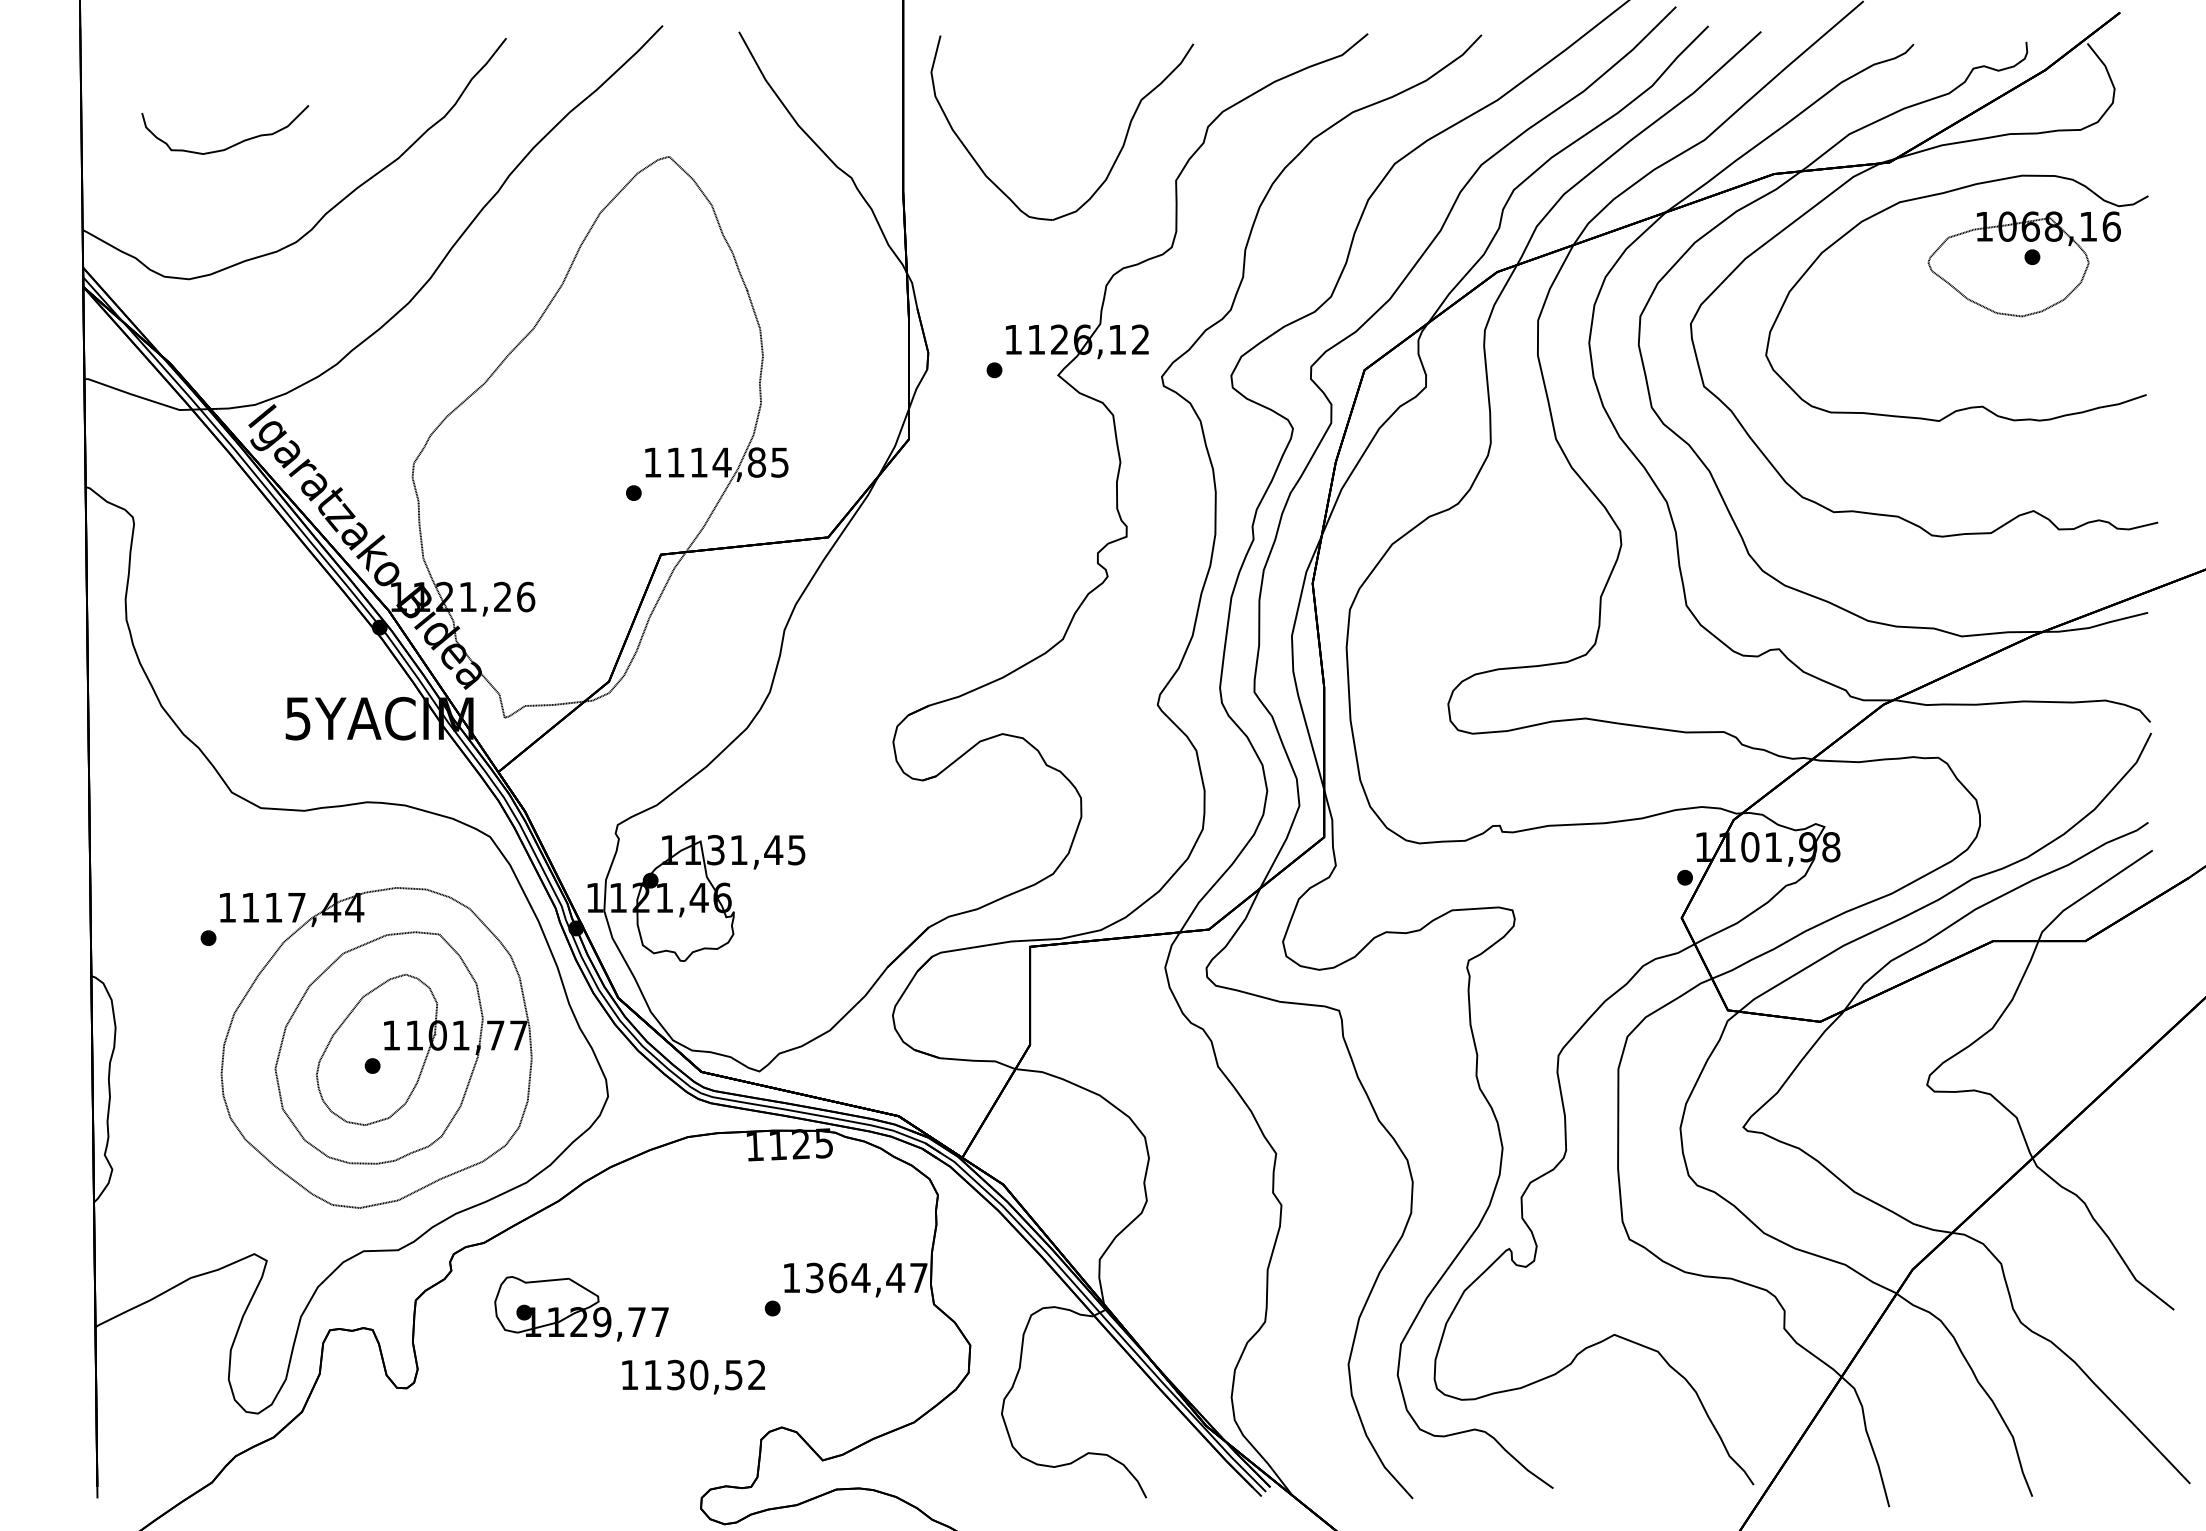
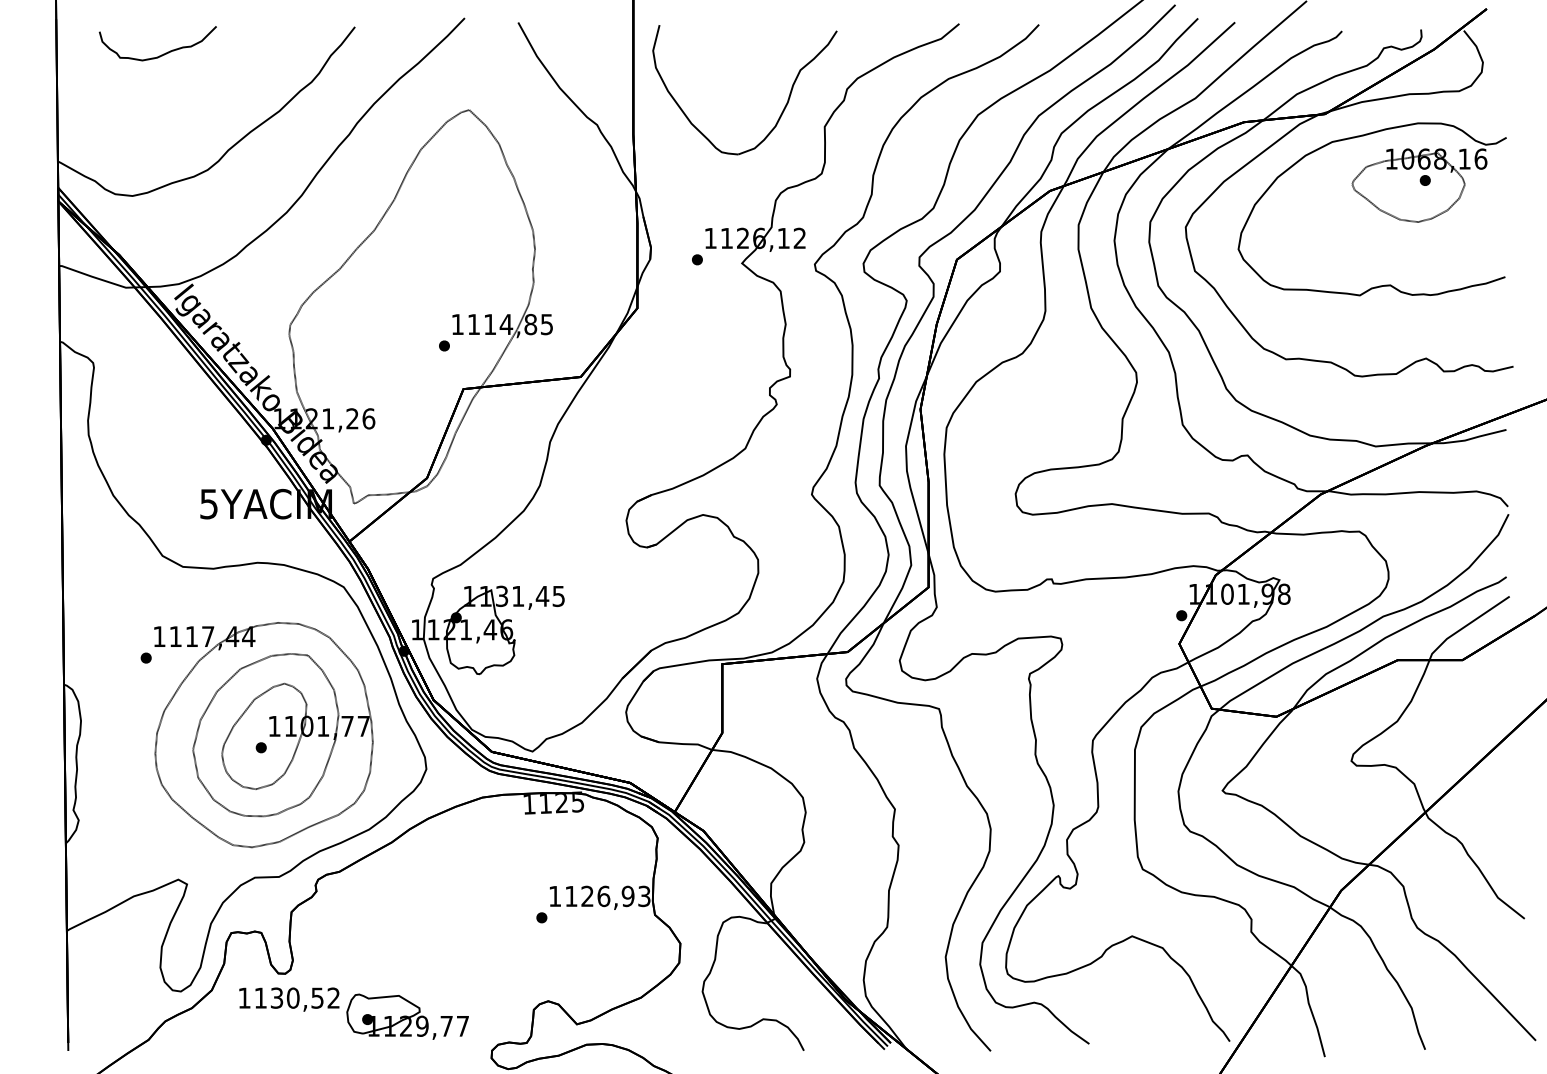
part: (233, 144) -> (163, 53), moved
text: (866, 1277) -> (607, 896), 1364,47 -> 1126,93
part: (581, 1308) -> (407, 1016), moved
text: (693, 1376) -> (289, 999), moved

